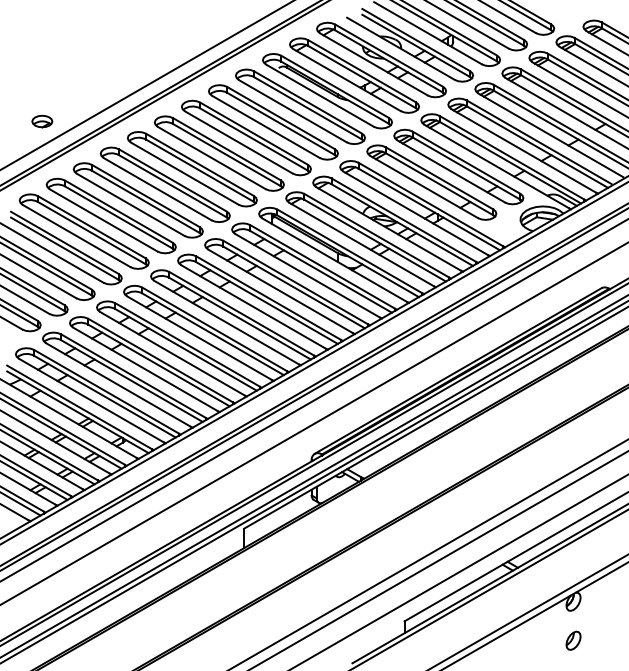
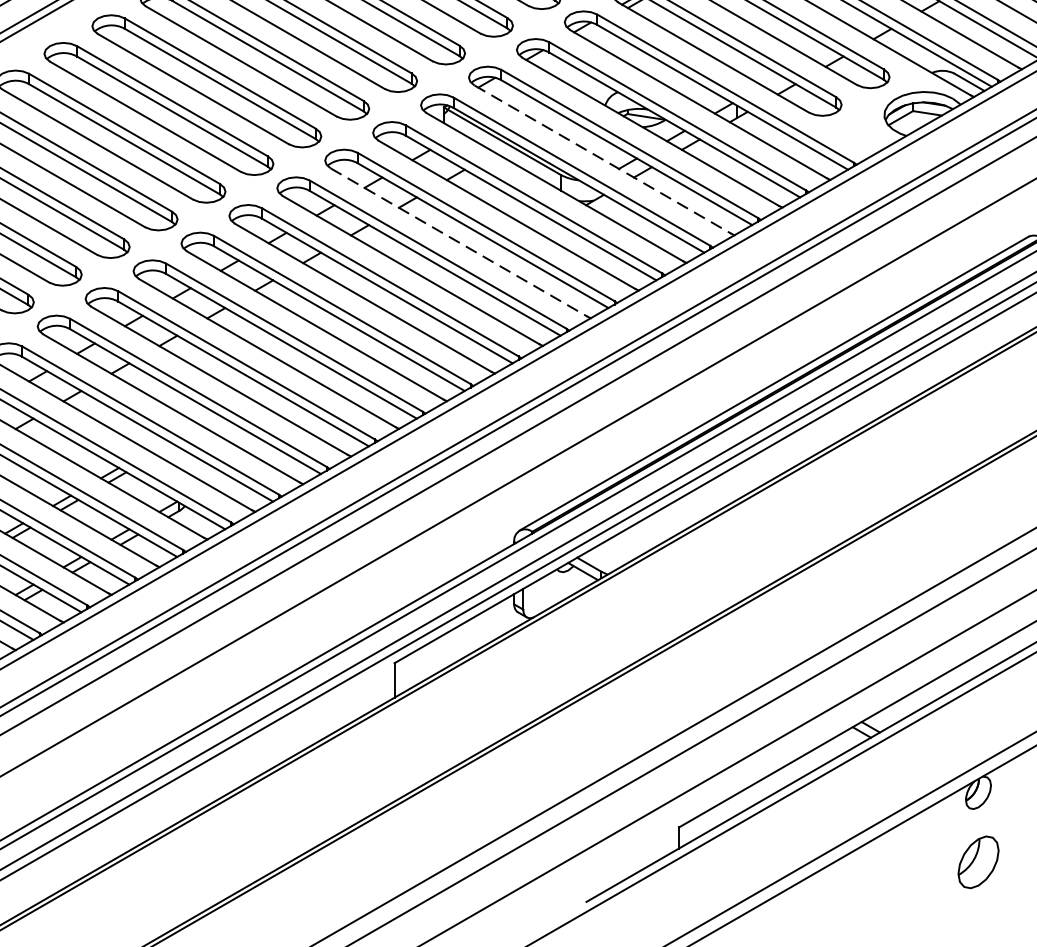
line: (361, 244) -> (602, 159), solid -> dashed
line: (280, 291) -> (458, 242), solid -> dashed
part: (573, 640) -> (978, 861), size x1.6

